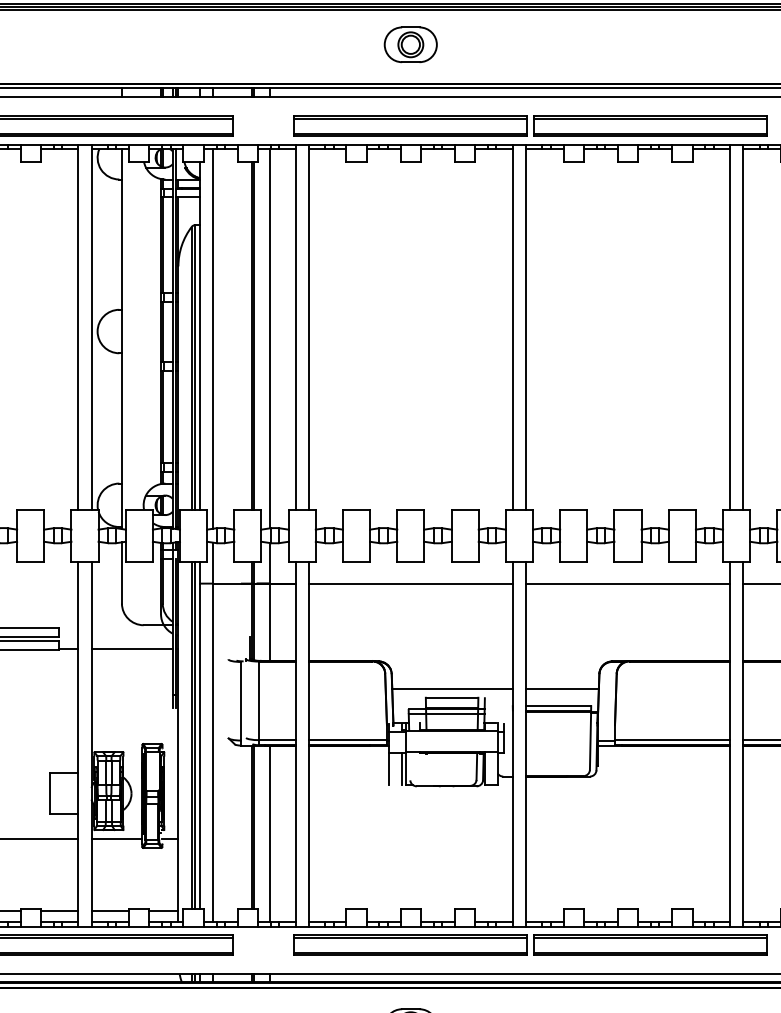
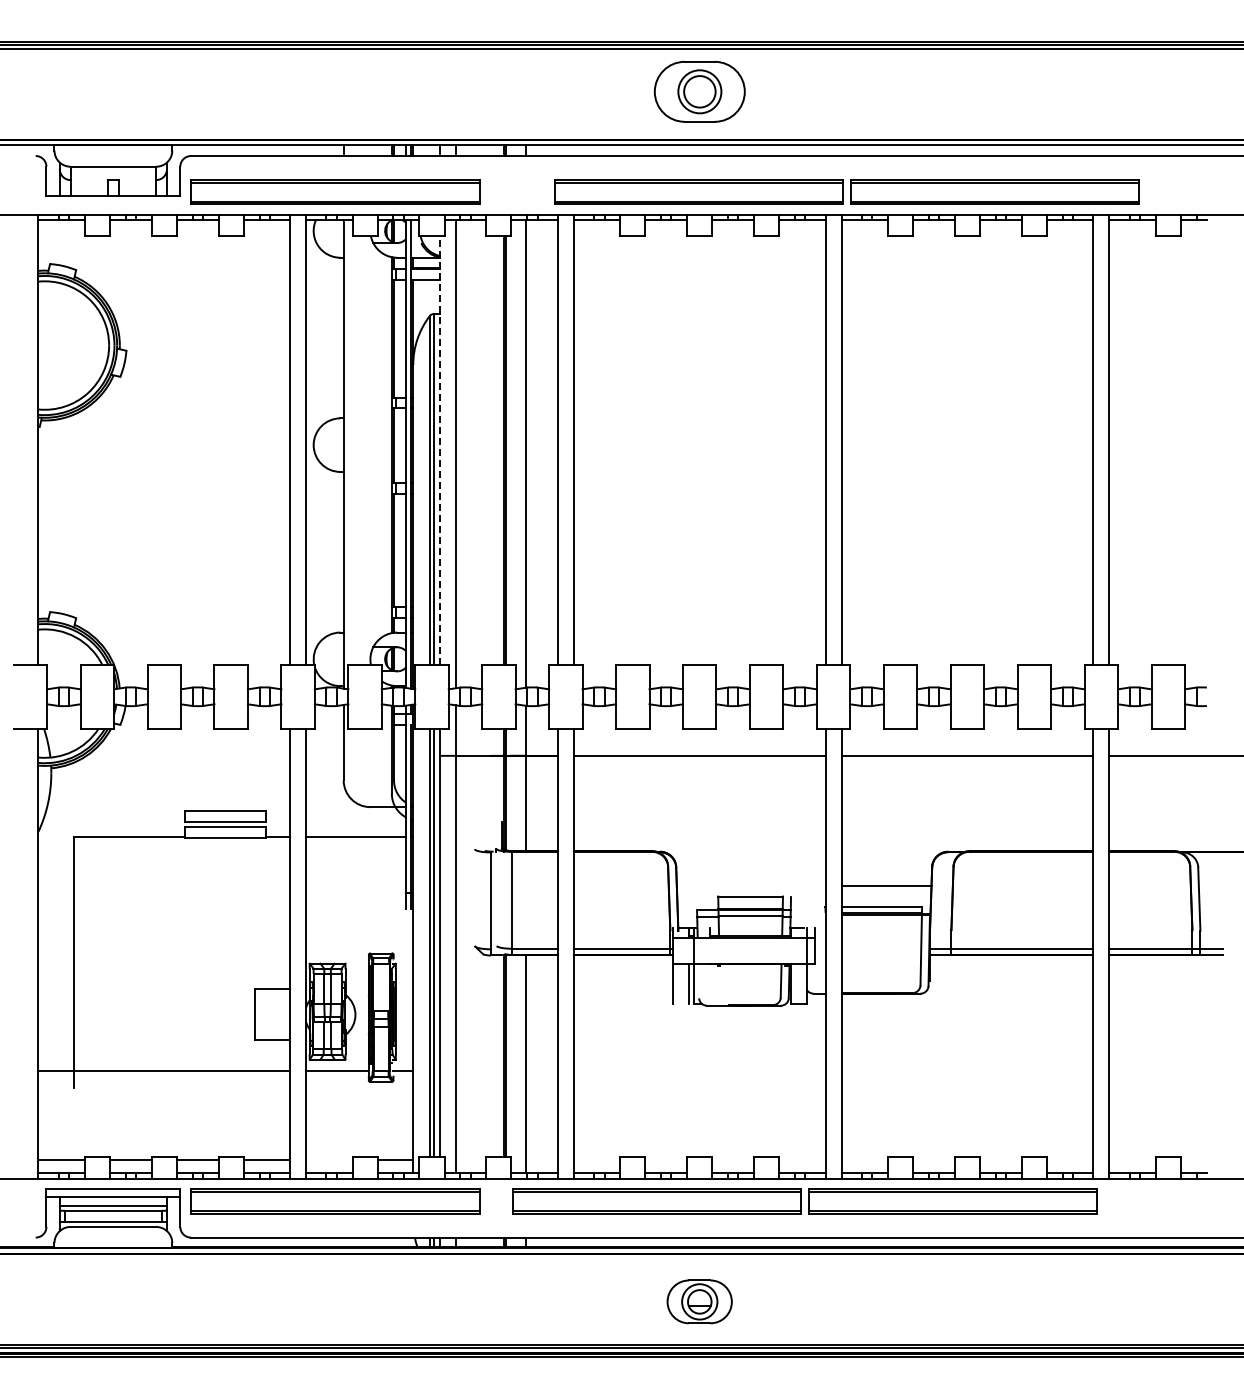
part: (410, 44) -> (699, 91), size x1.4
line: (200, 335) -> (440, 450), solid -> dashed
line: (452, 689) -> (750, 886), removed
line: (110, 911) -> (329, 1159), removed
part: (529, 945) -> (804, 1201), moved

